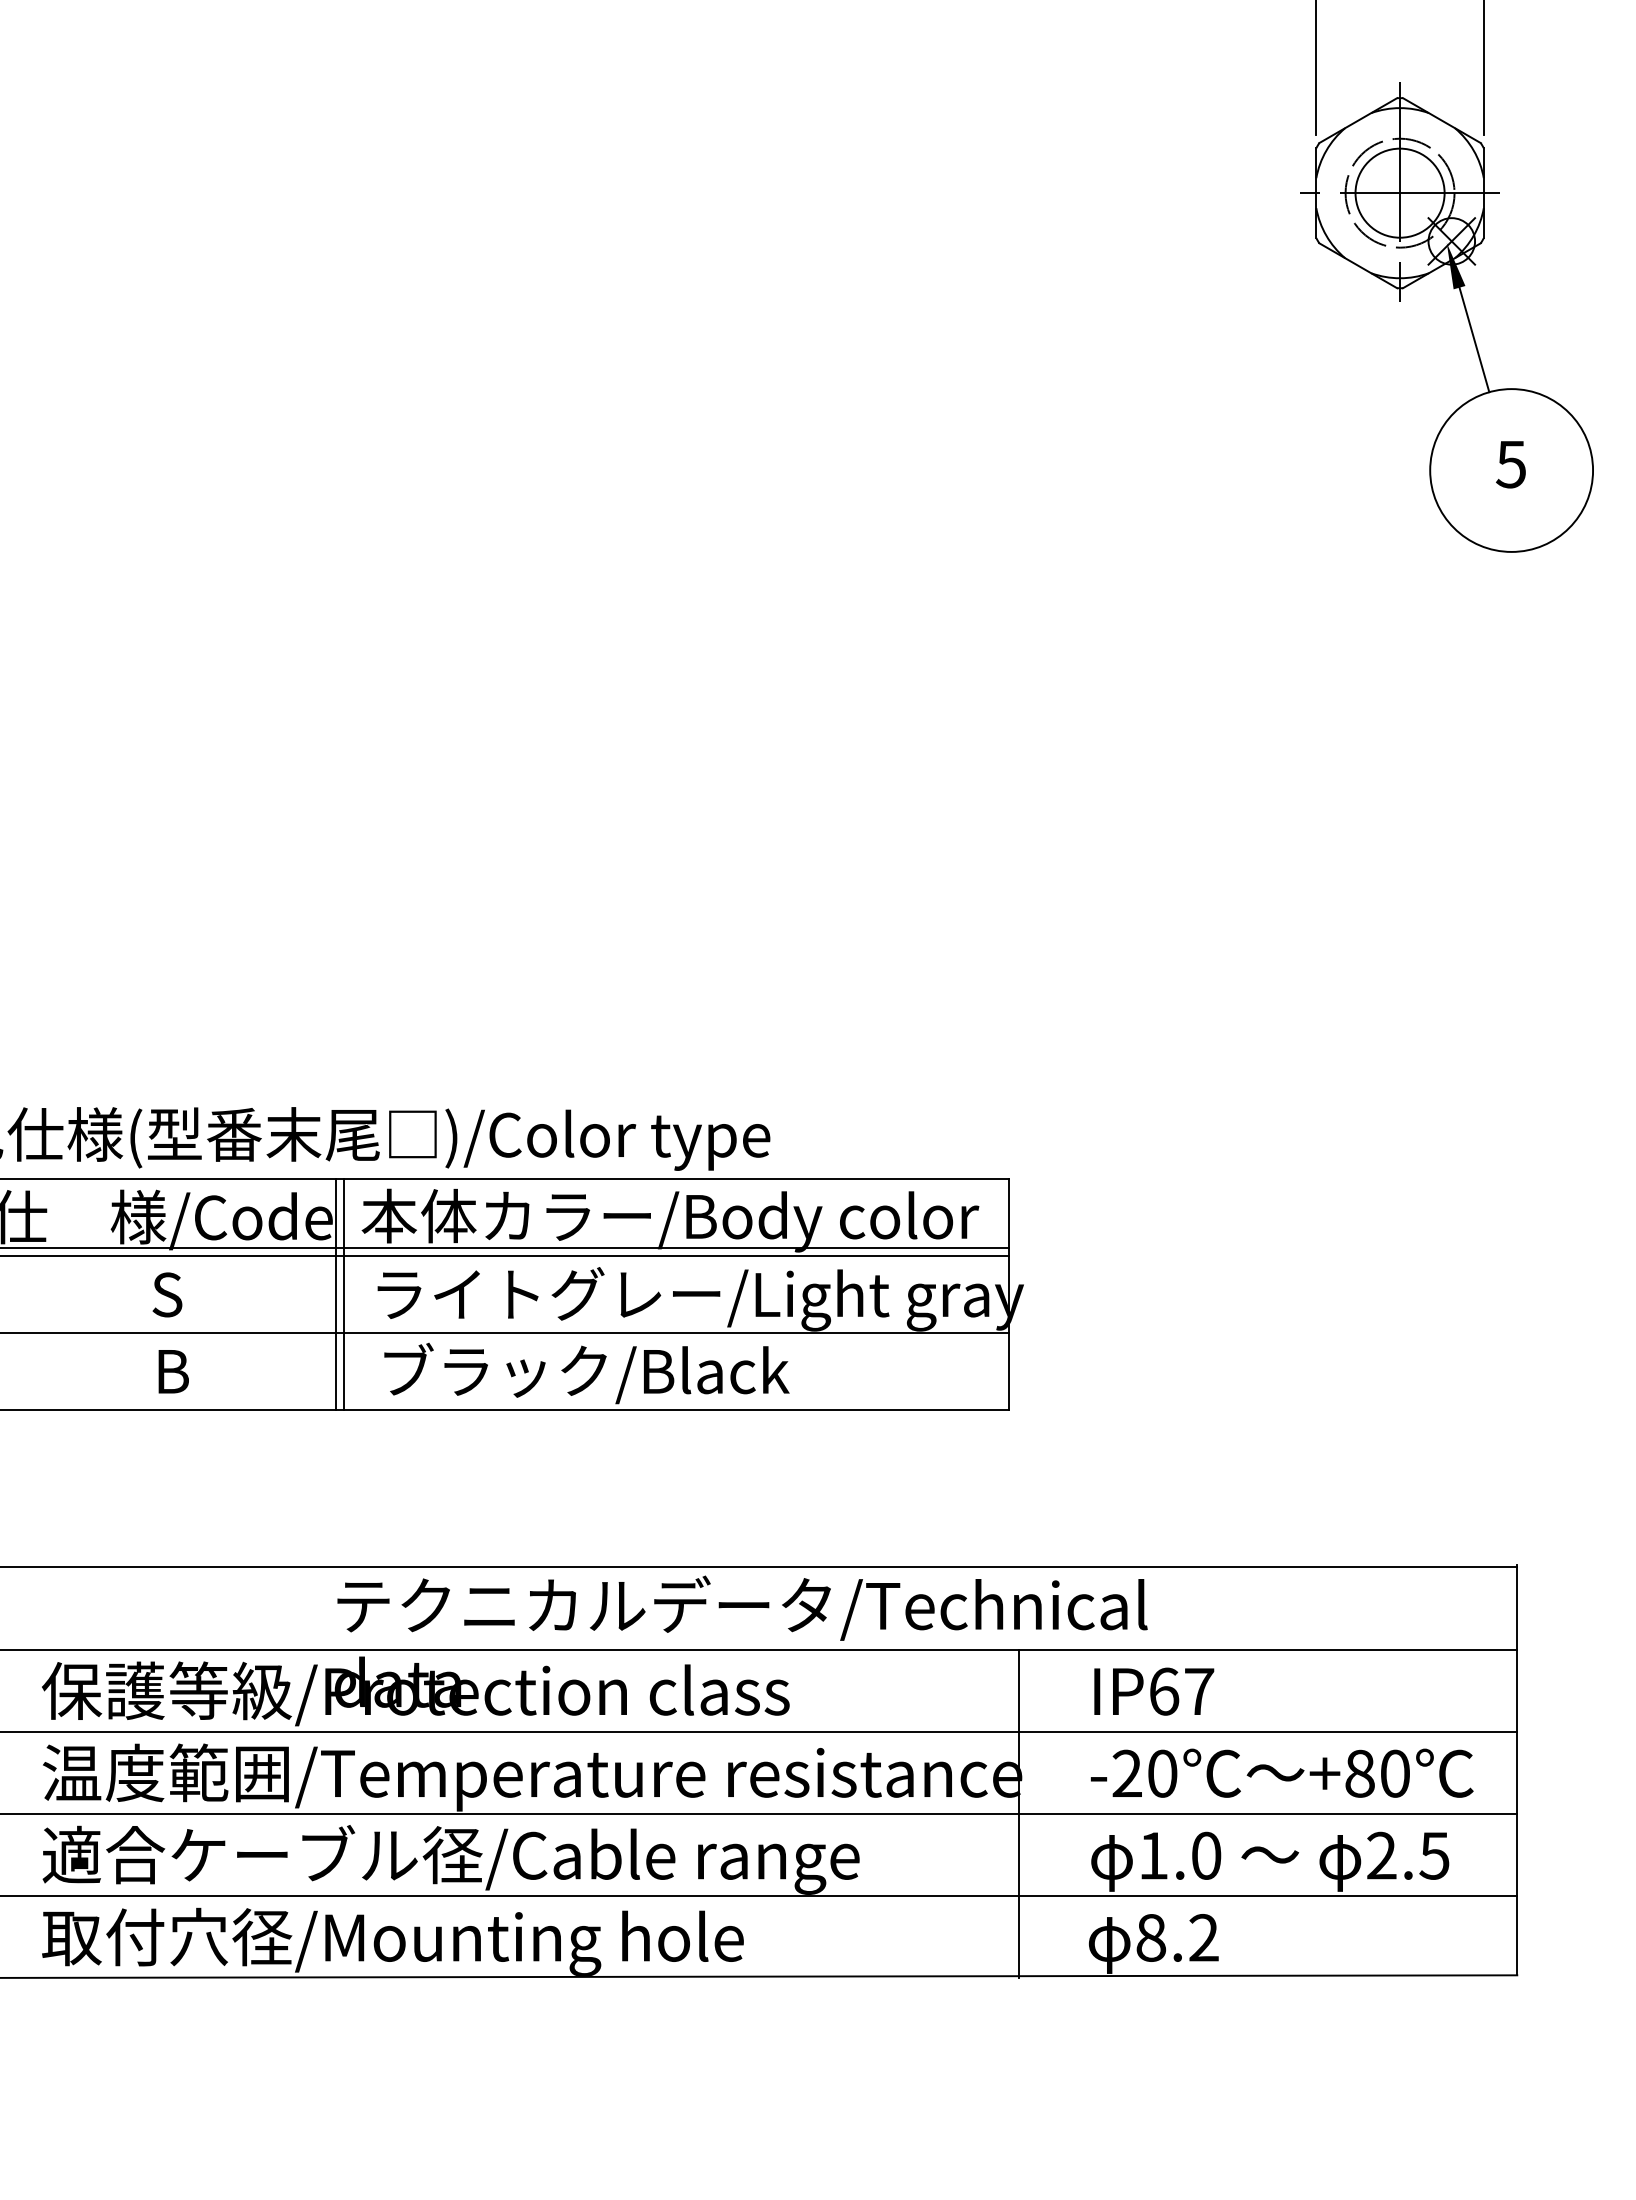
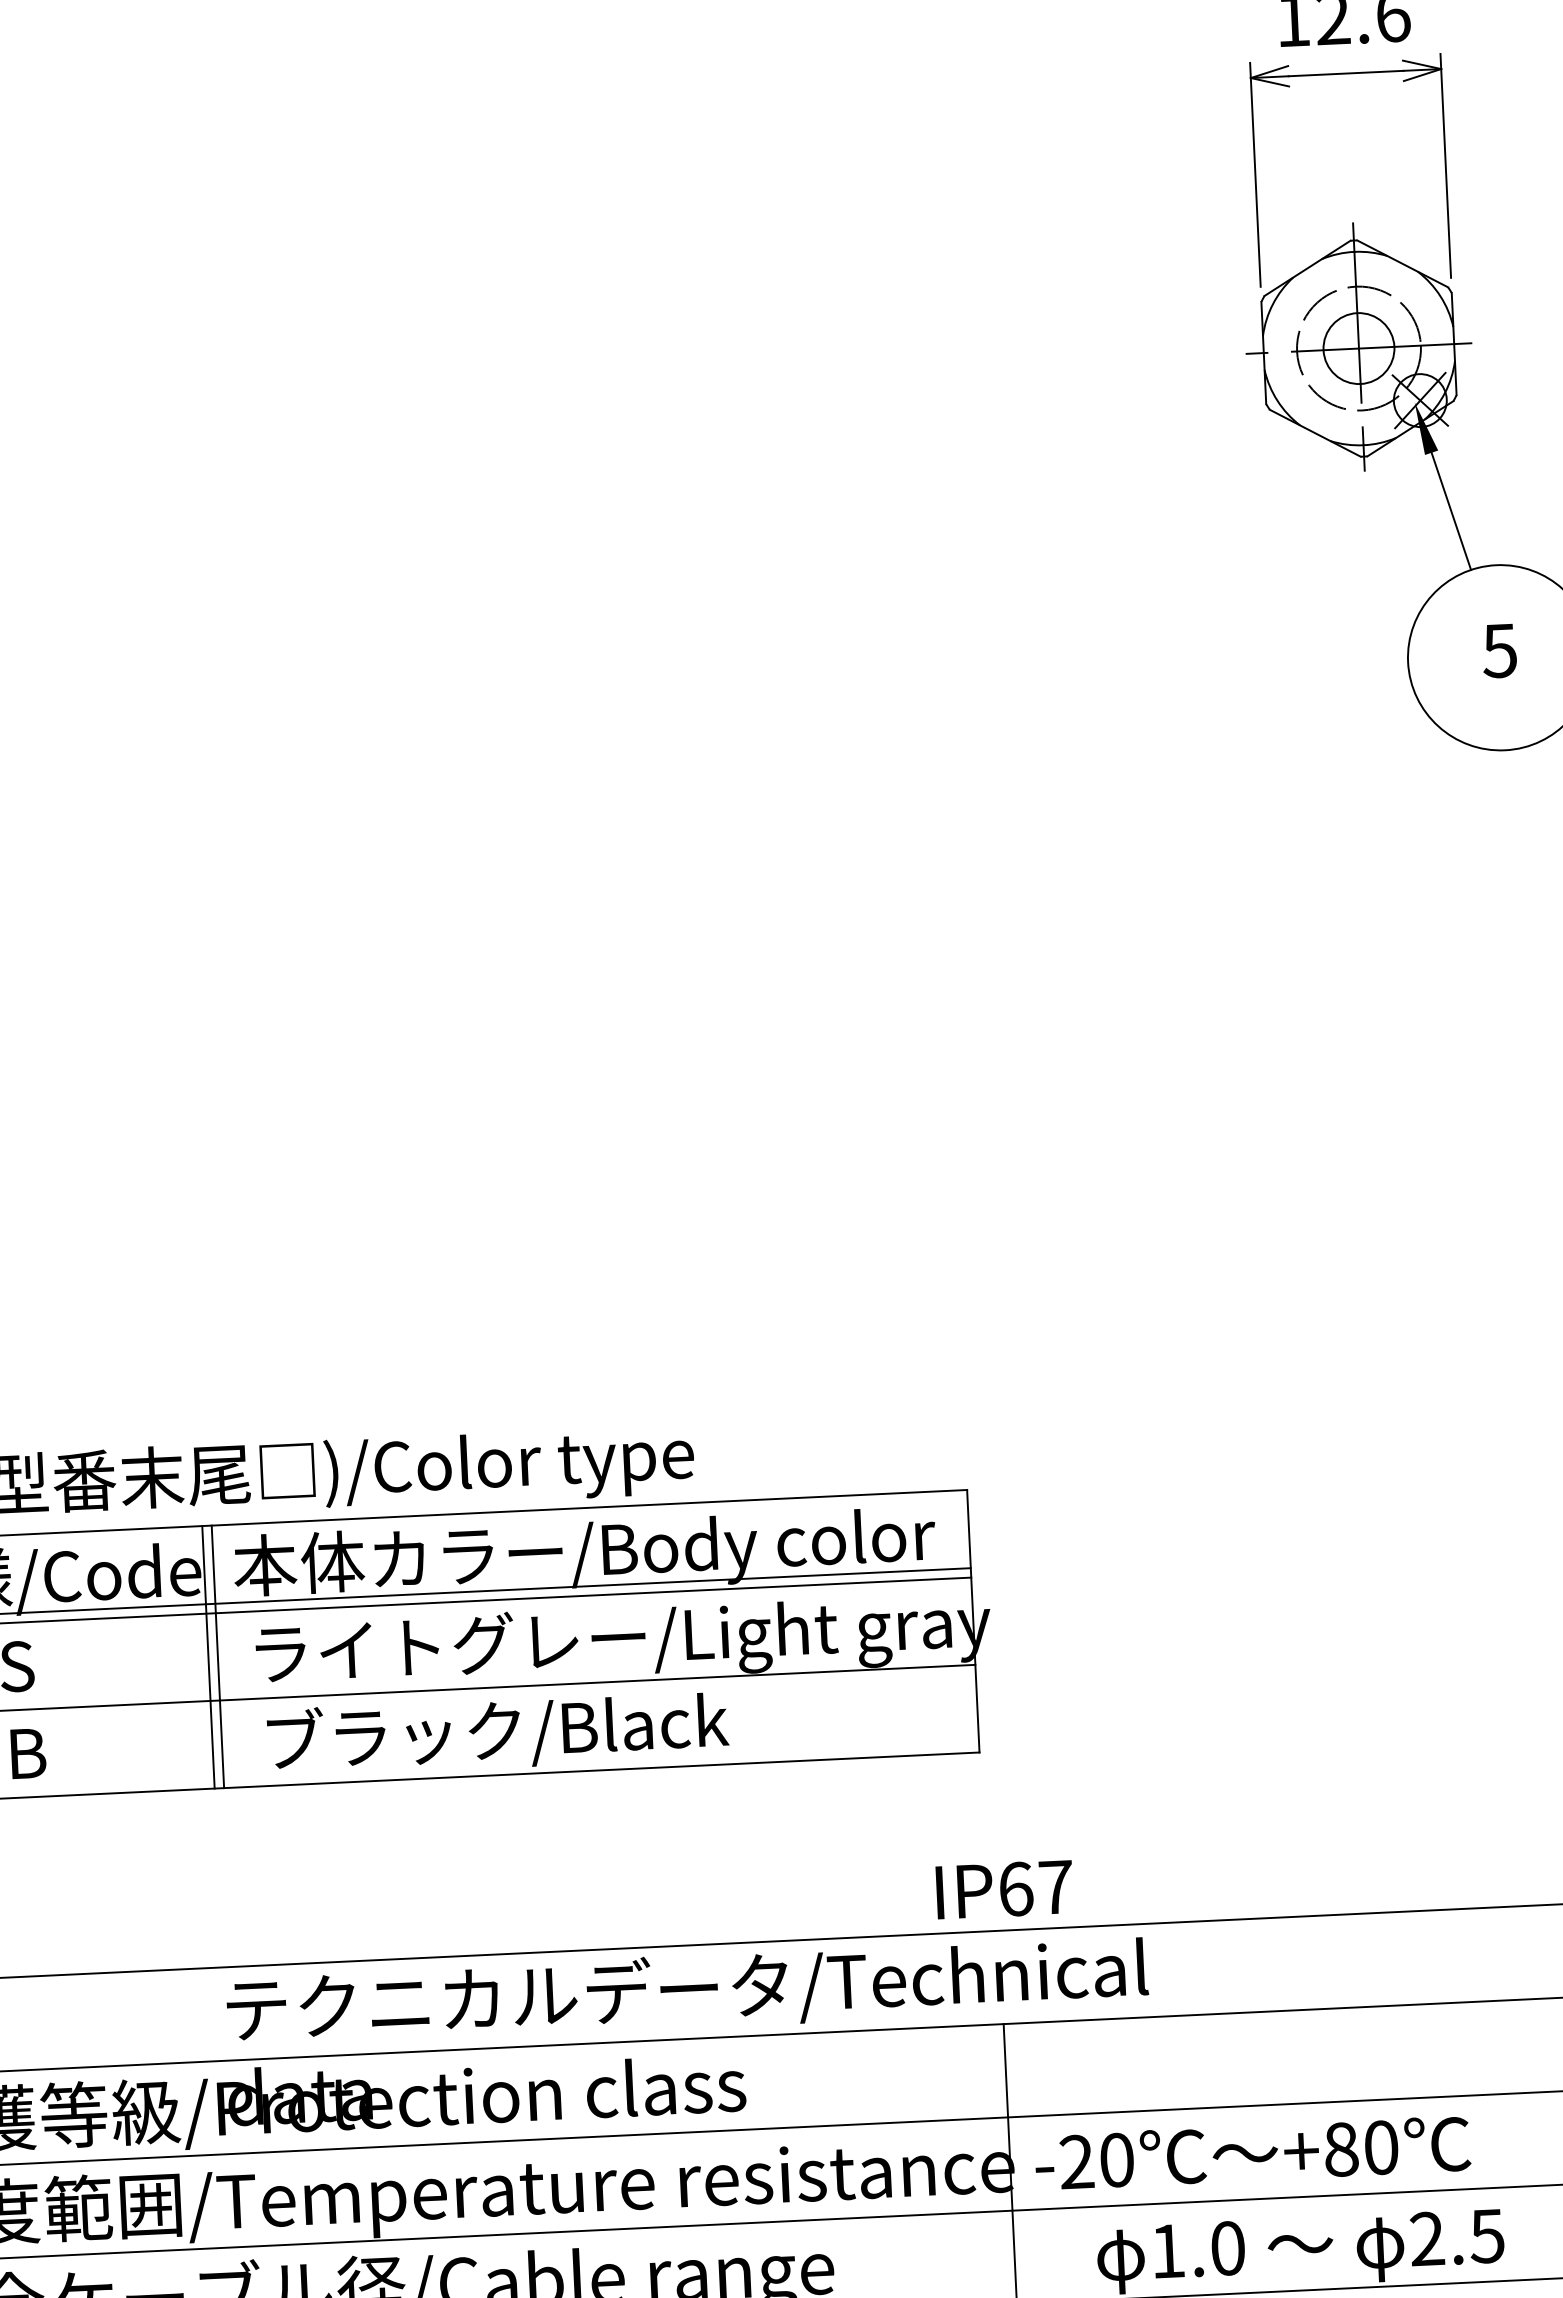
circle: (1399, 192) -> (1358, 347), size x0.7
text: (1154, 1691) -> (1005, 1889), moved
text: (1281, 1772) -> (1252, 2152), moved

